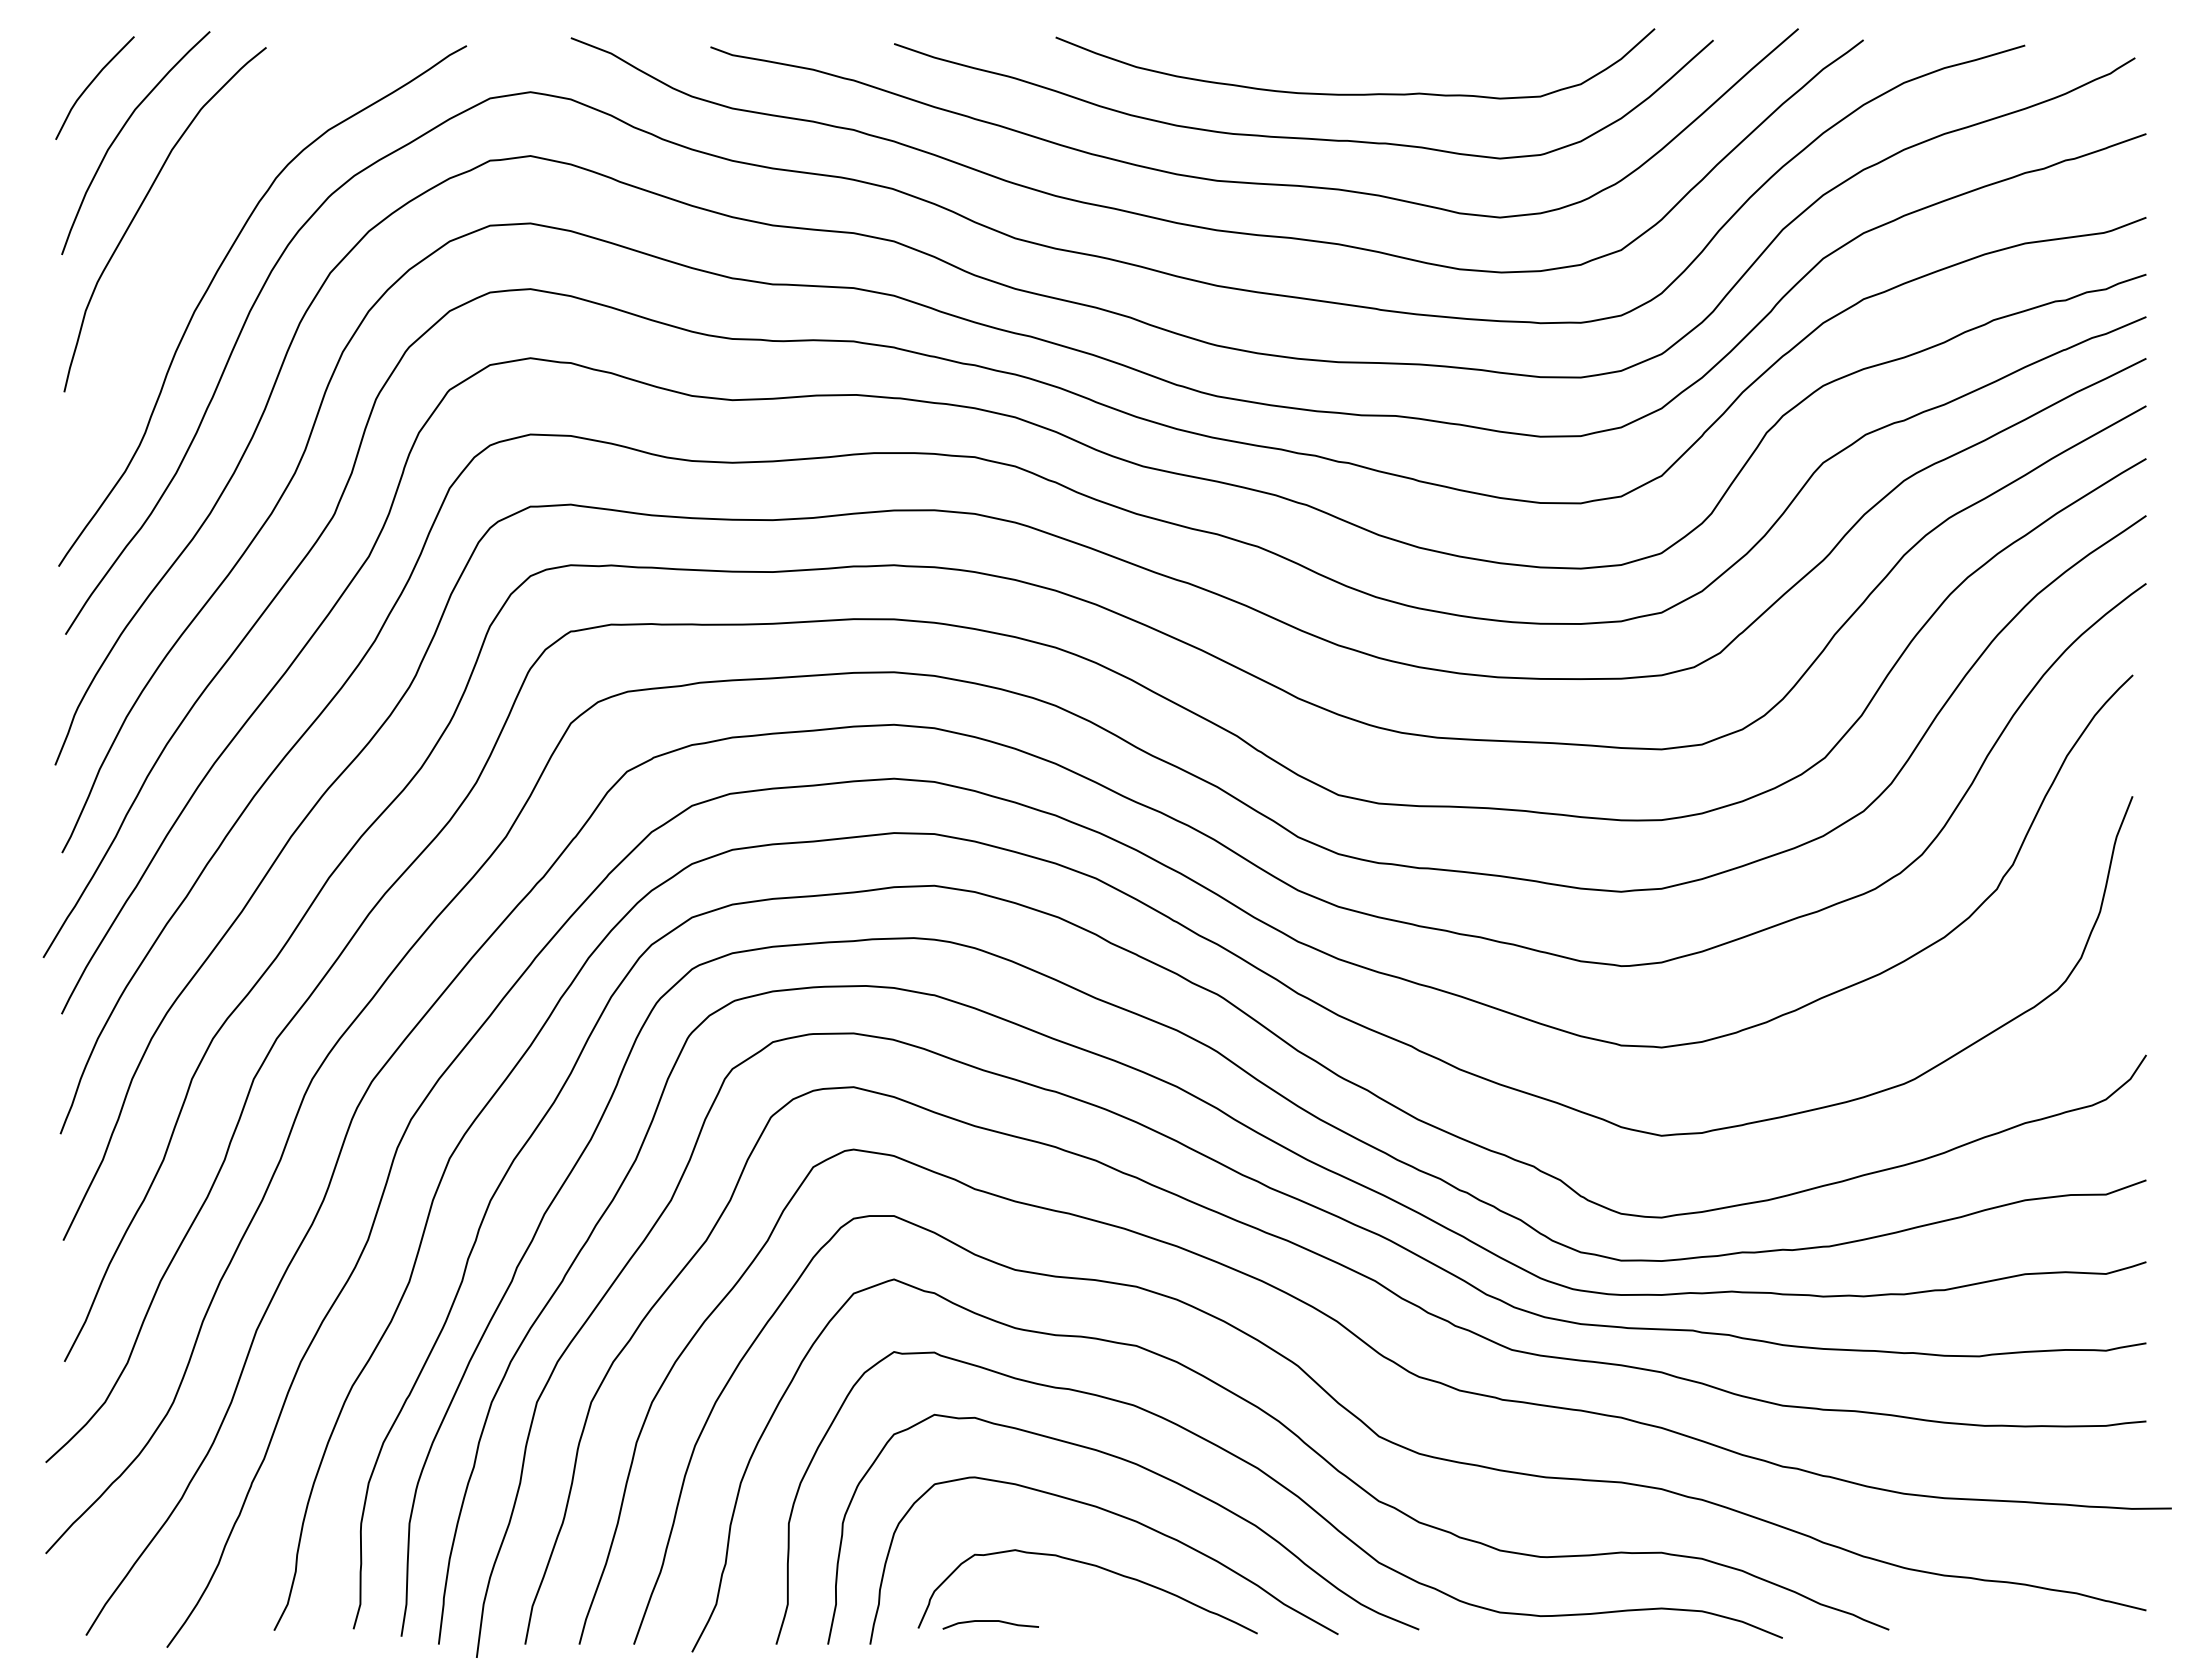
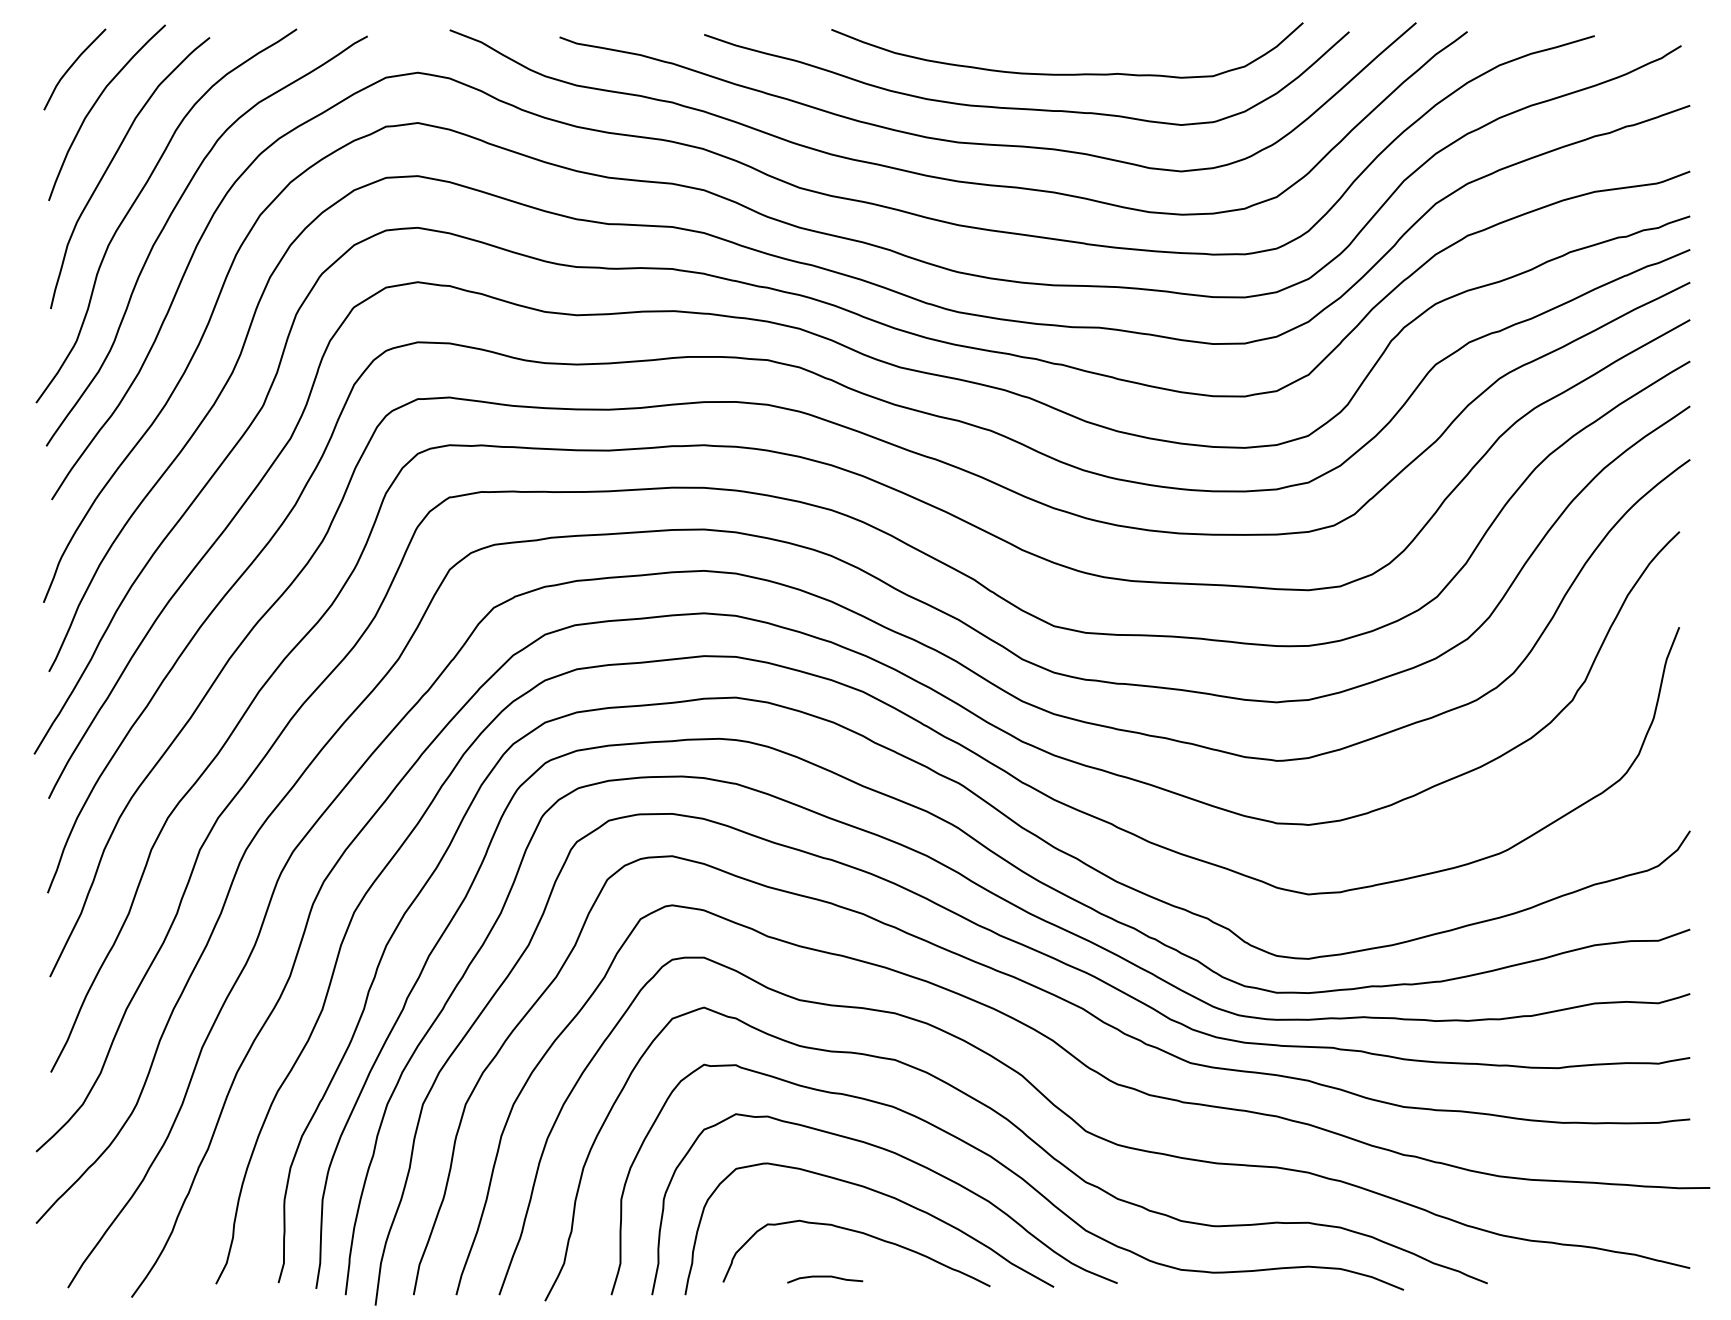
curve: (176, 249) -> (139, 196), added
curve: (990, 1621) -> (824, 1276), moved

